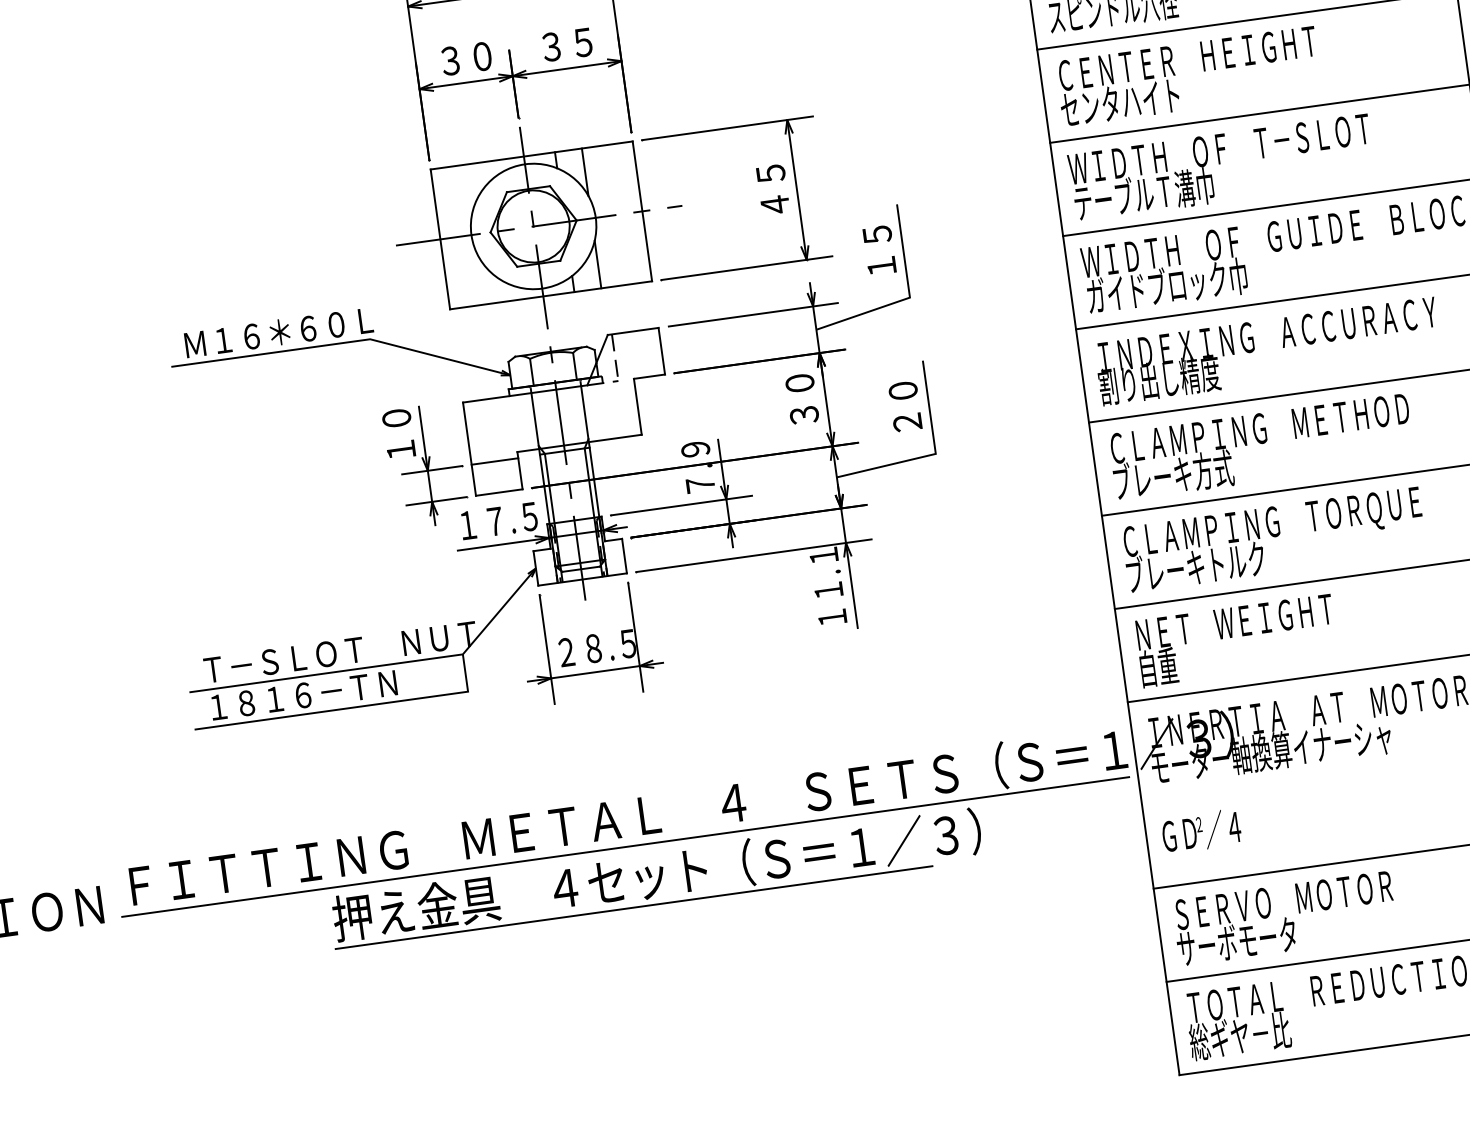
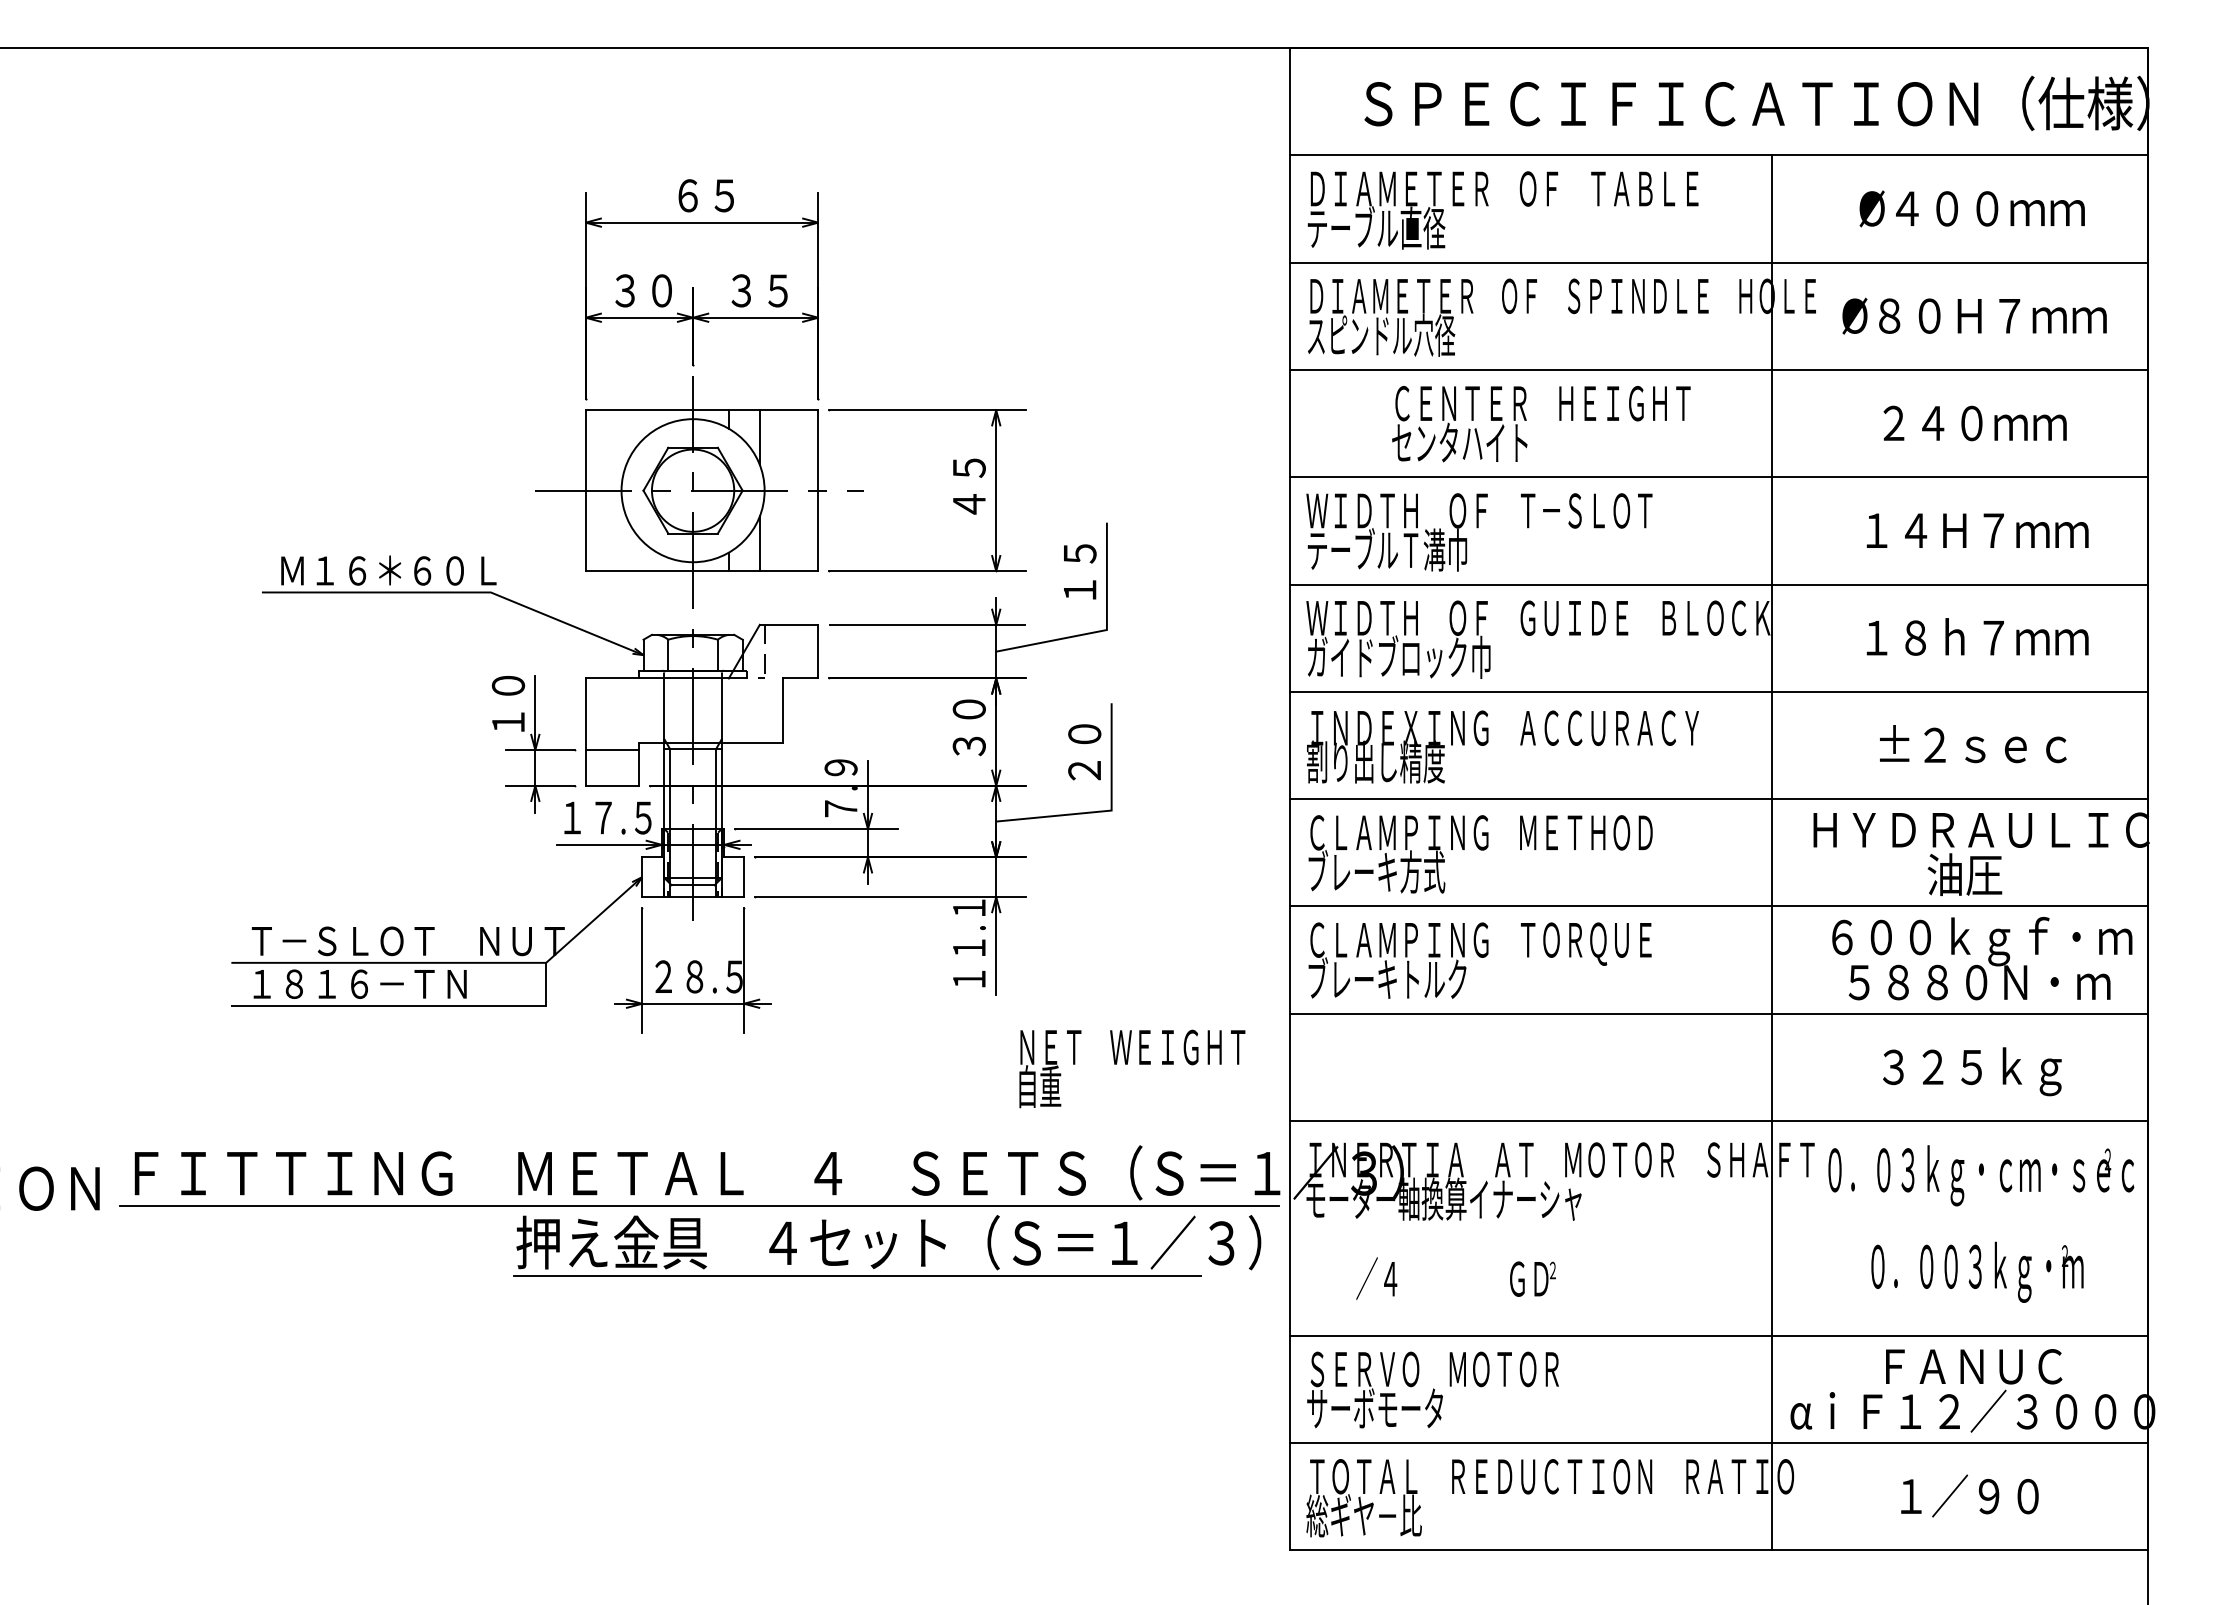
text: (1188, 76) -> (1541, 424), moved
text: (1236, 640) -> (1132, 1068), moved
text: (1182, 834) -> (1532, 1278), moved
part: (656, 877) -> (887, 1245), moved

